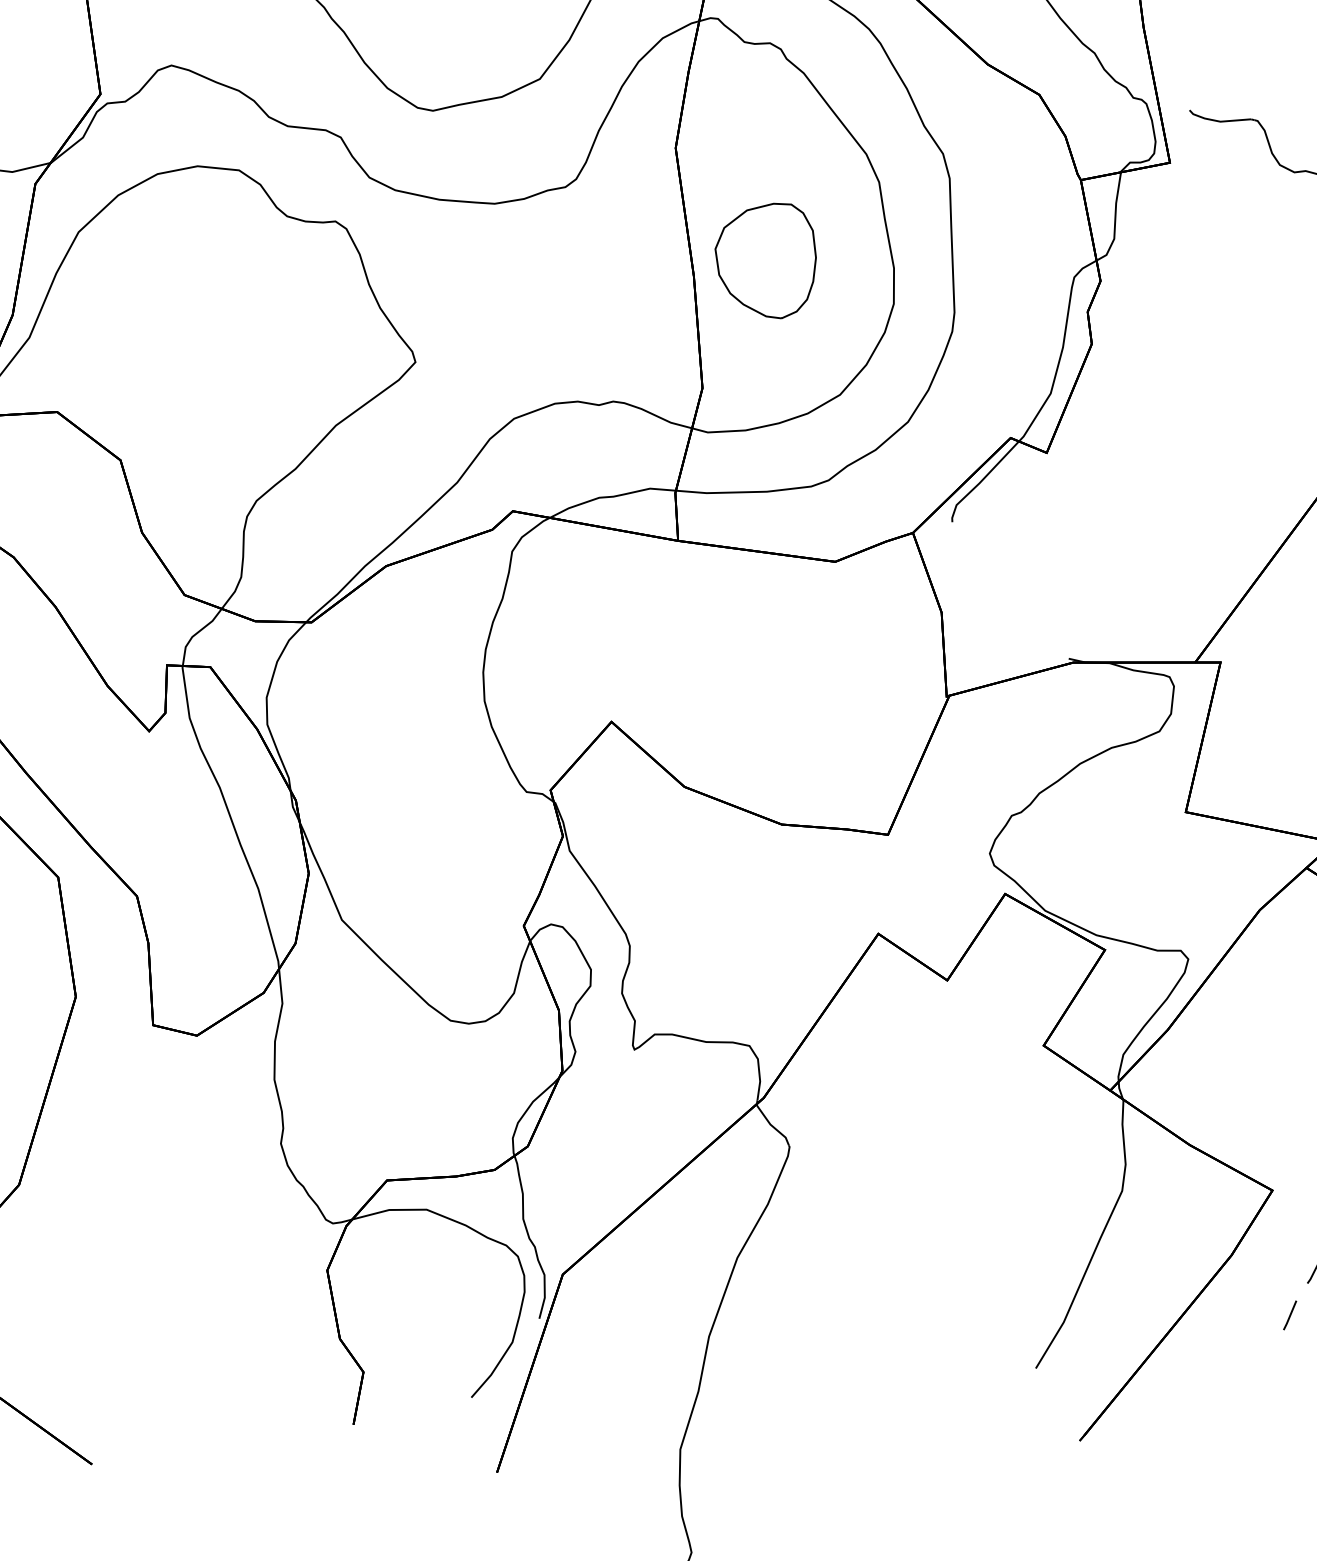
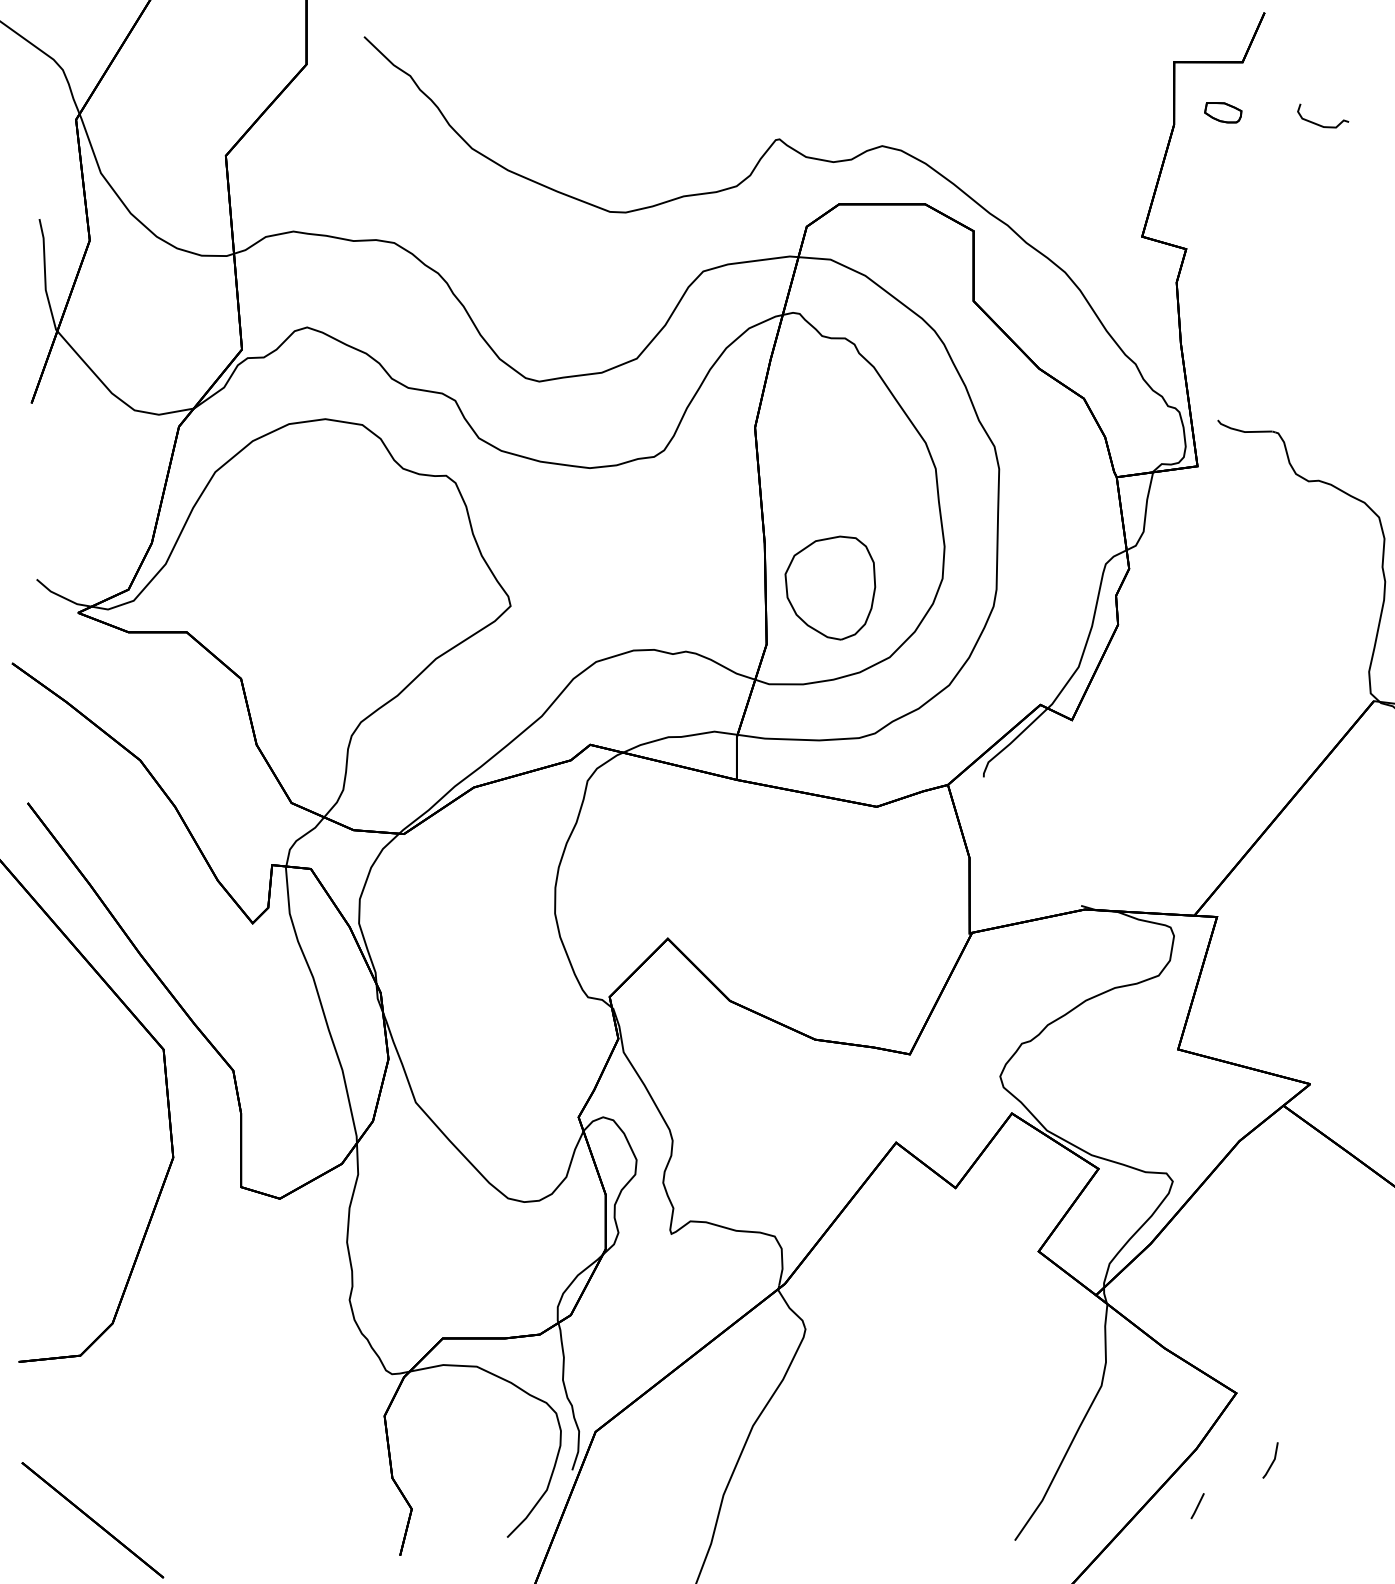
part: (766, 260) -> (830, 587), moved
line: (1289, 1315) -> (1197, 1506), moved

